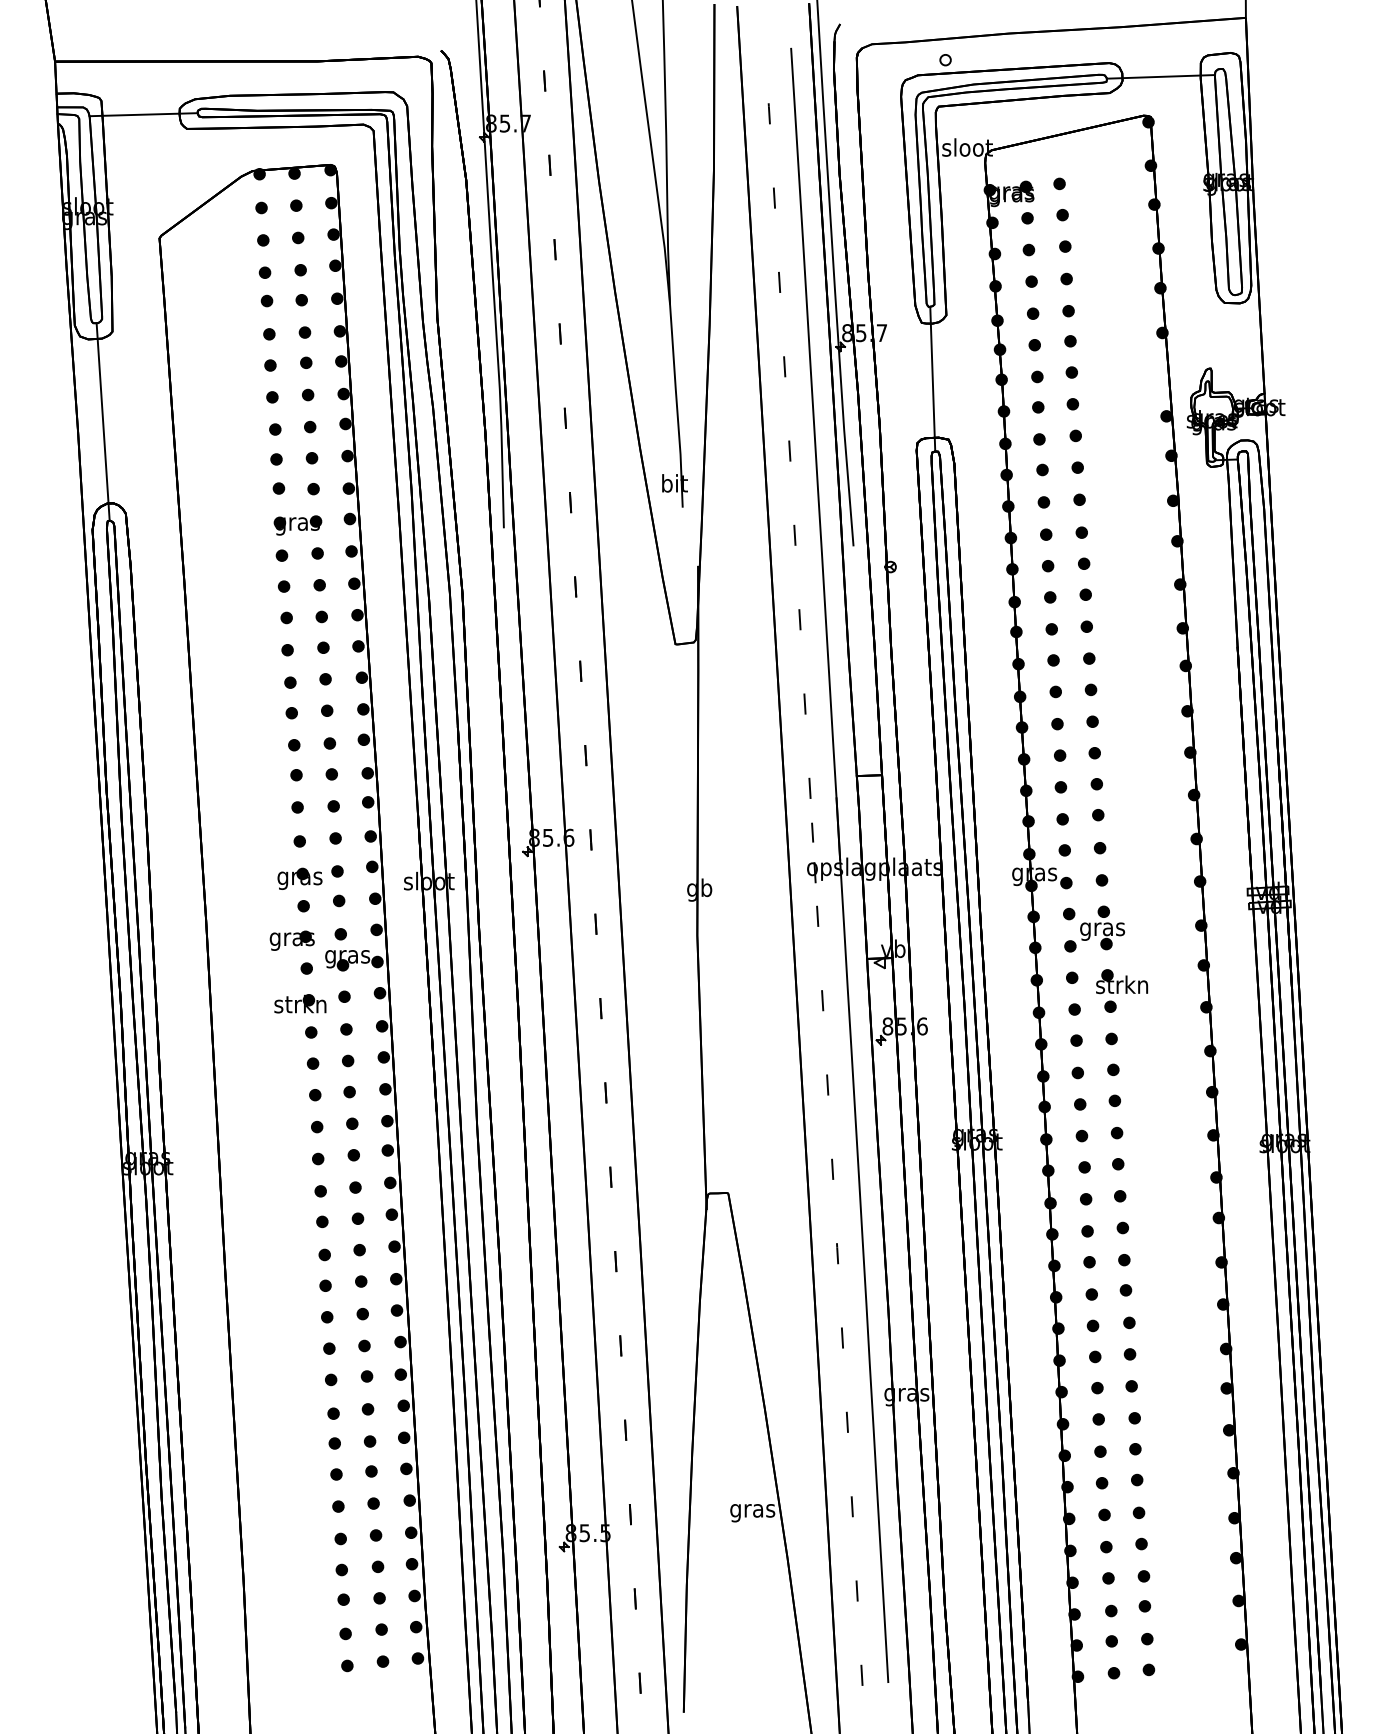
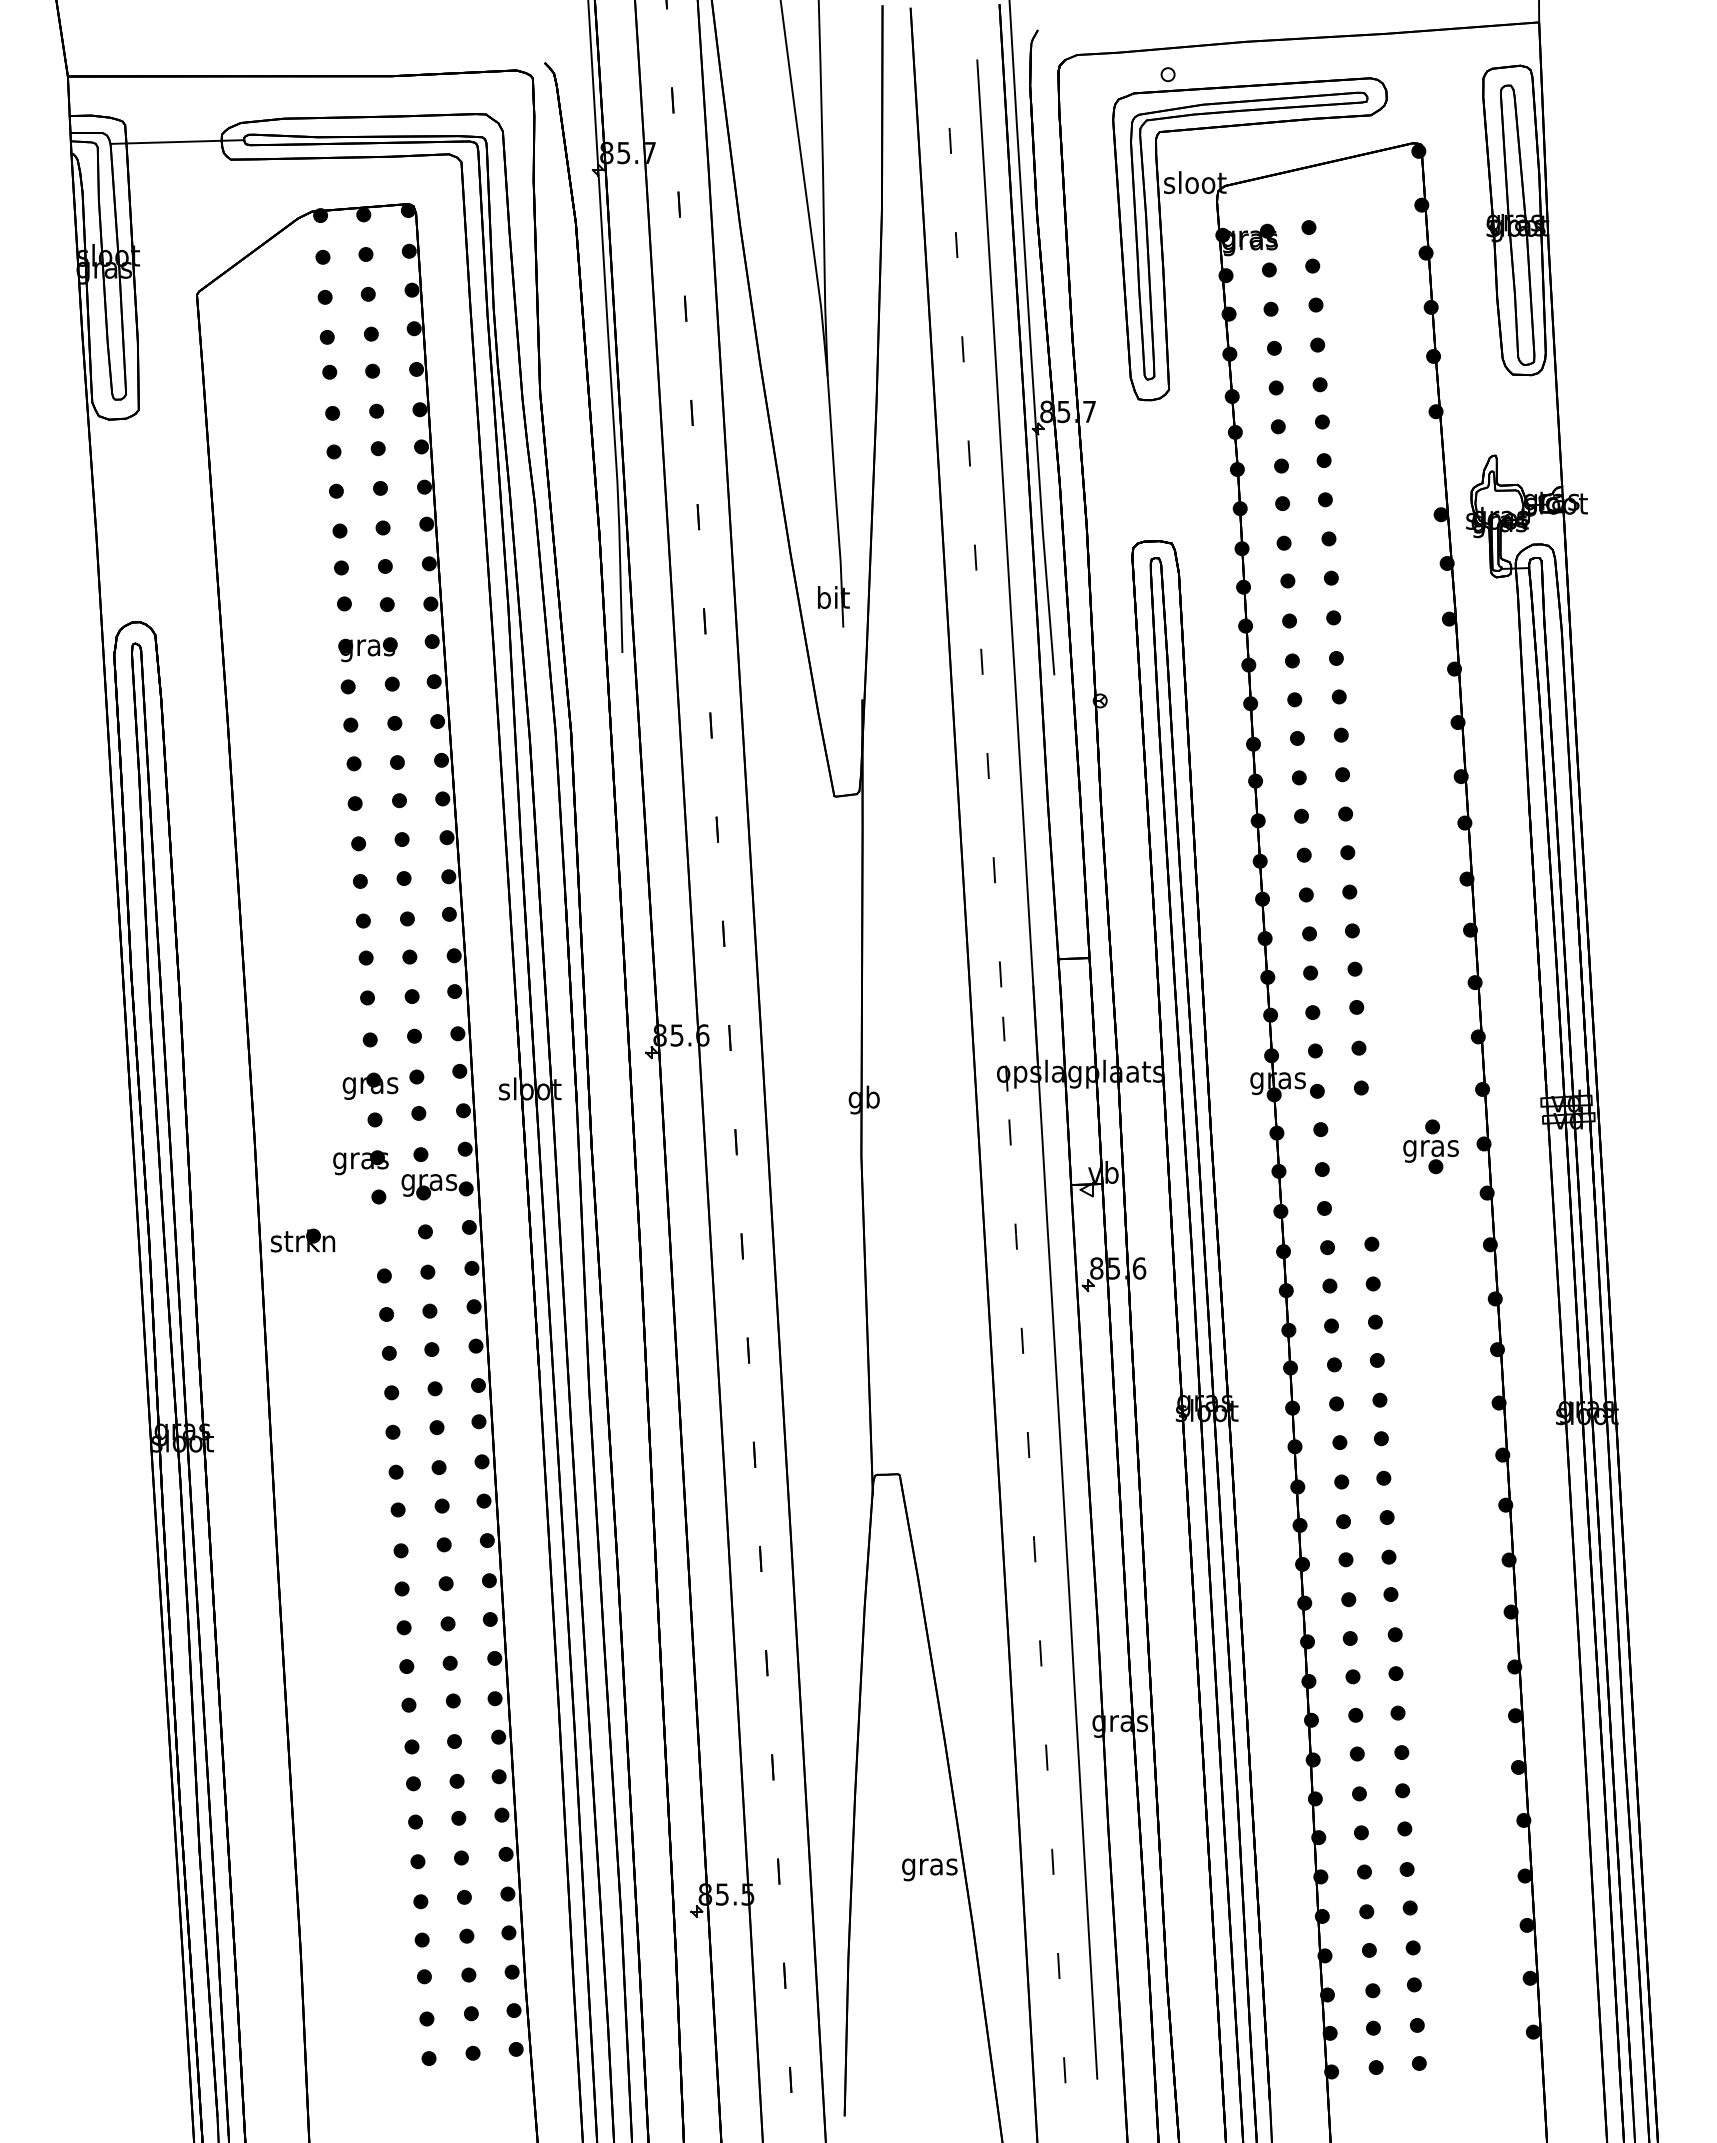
line: (1160, 77) -> (1433, 95), removed
line: (932, 378) -> (1152, 468), removed
line: (103, 421) -> (127, 521), removed
part: (1102, 927) -> (1430, 1146), moved
part: (1122, 981) -> (1386, 1212), removed
part: (300, 1003) -> (302, 1240), moved

